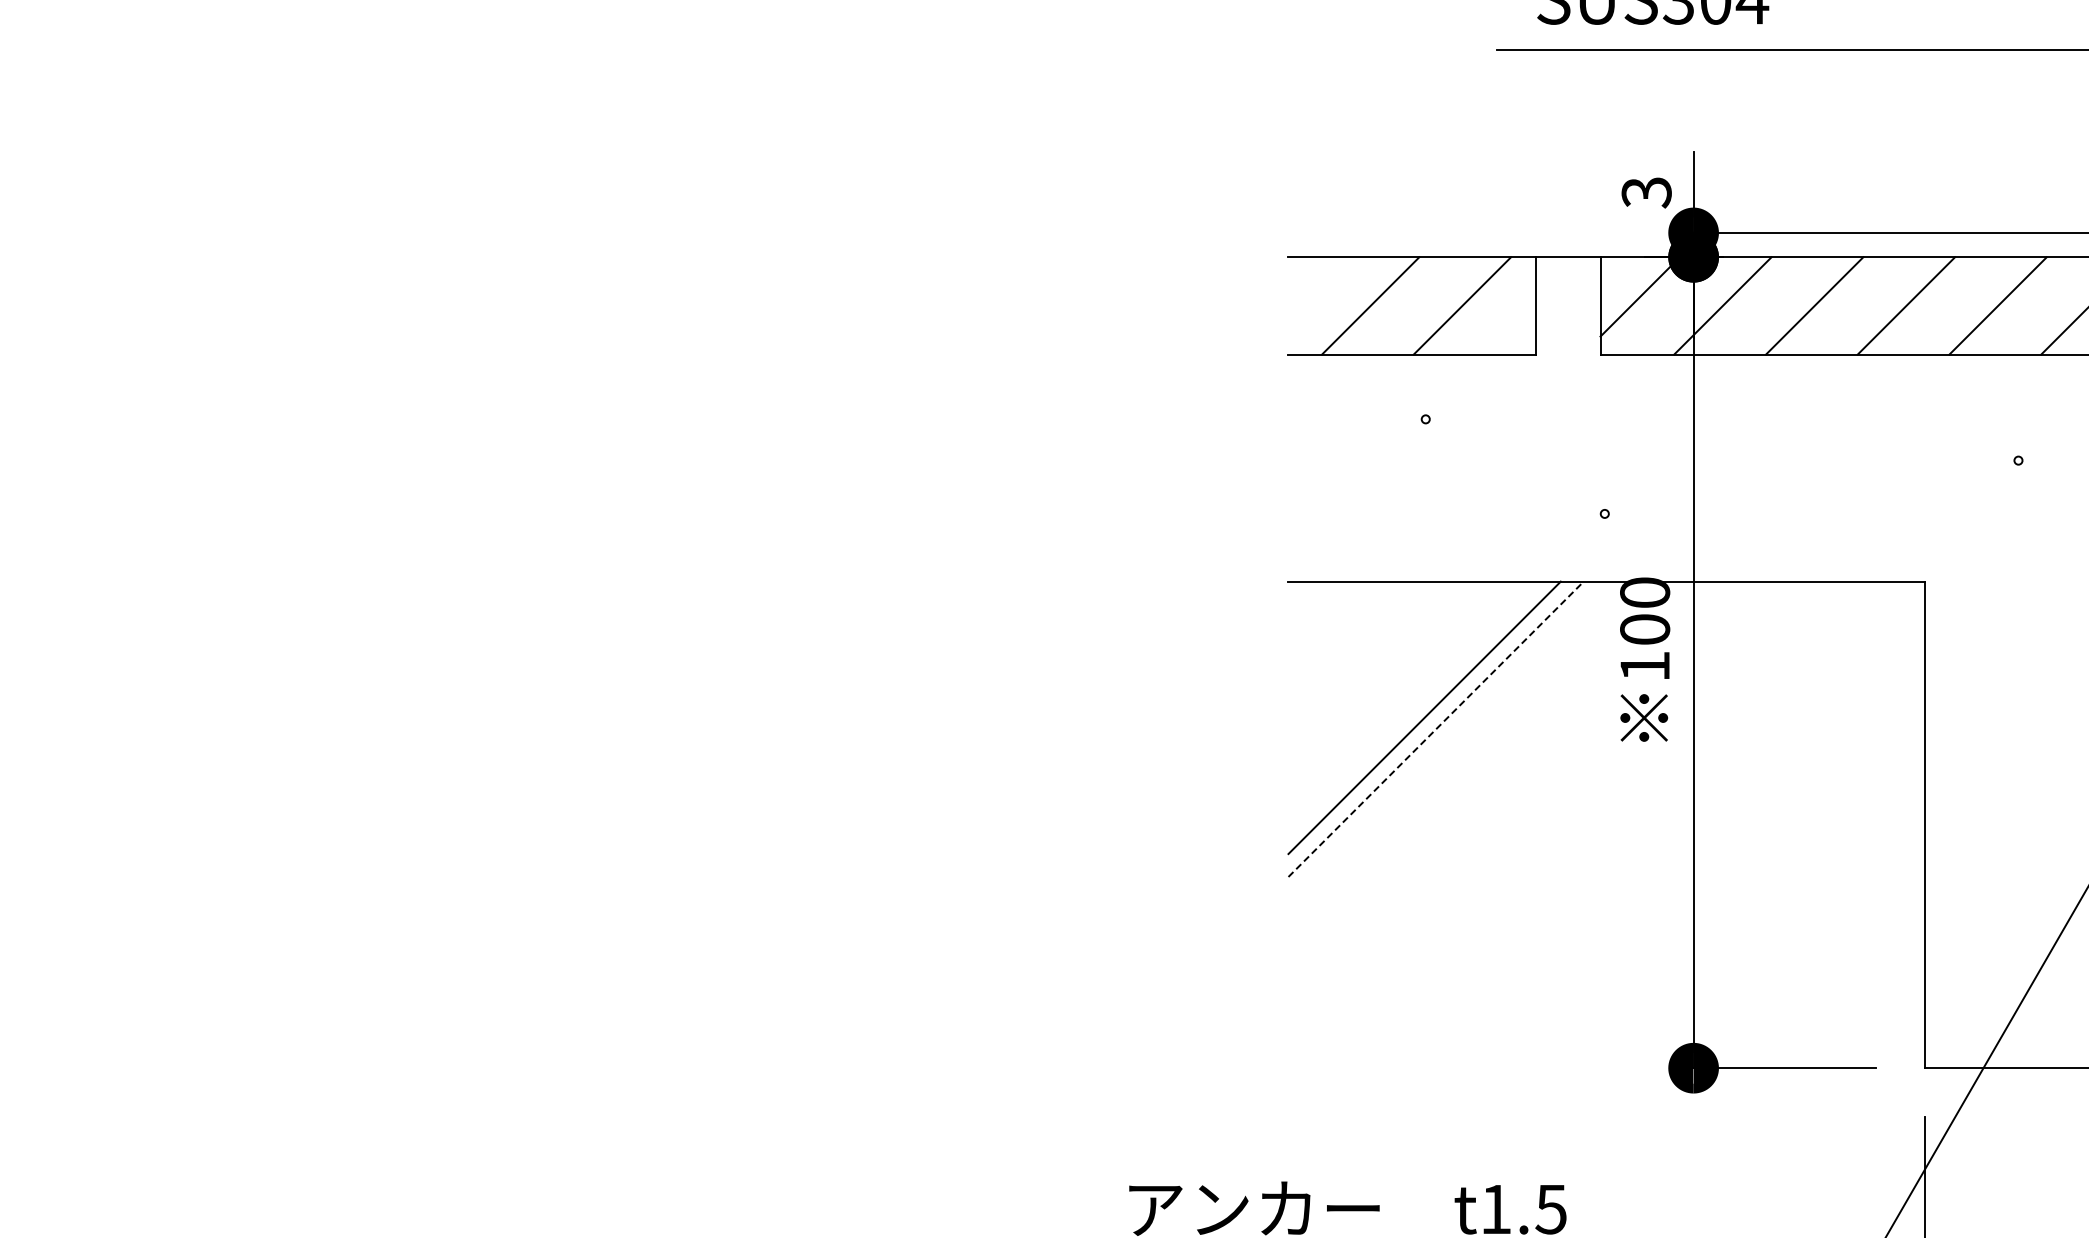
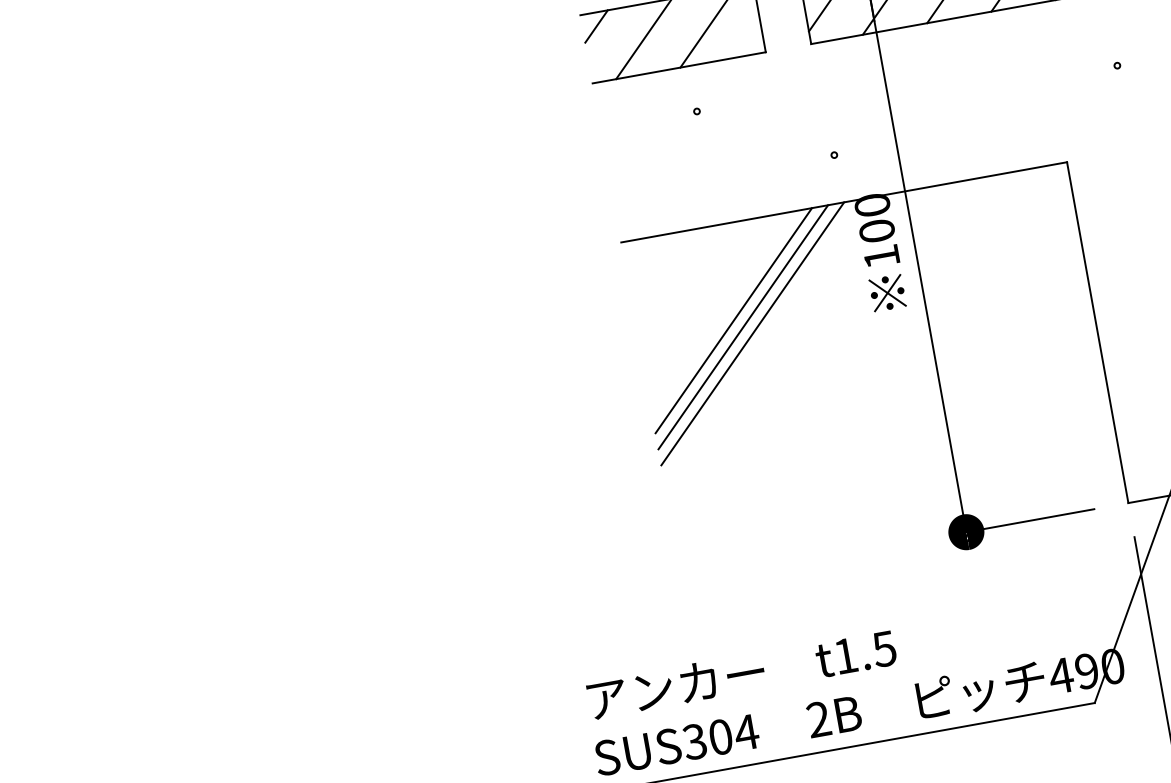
line: (1307, 276) -> (596, 26), added
line: (1436, 729) -> (743, 327), dashed -> solid
line: (1447, 740) -> (752, 333), added

